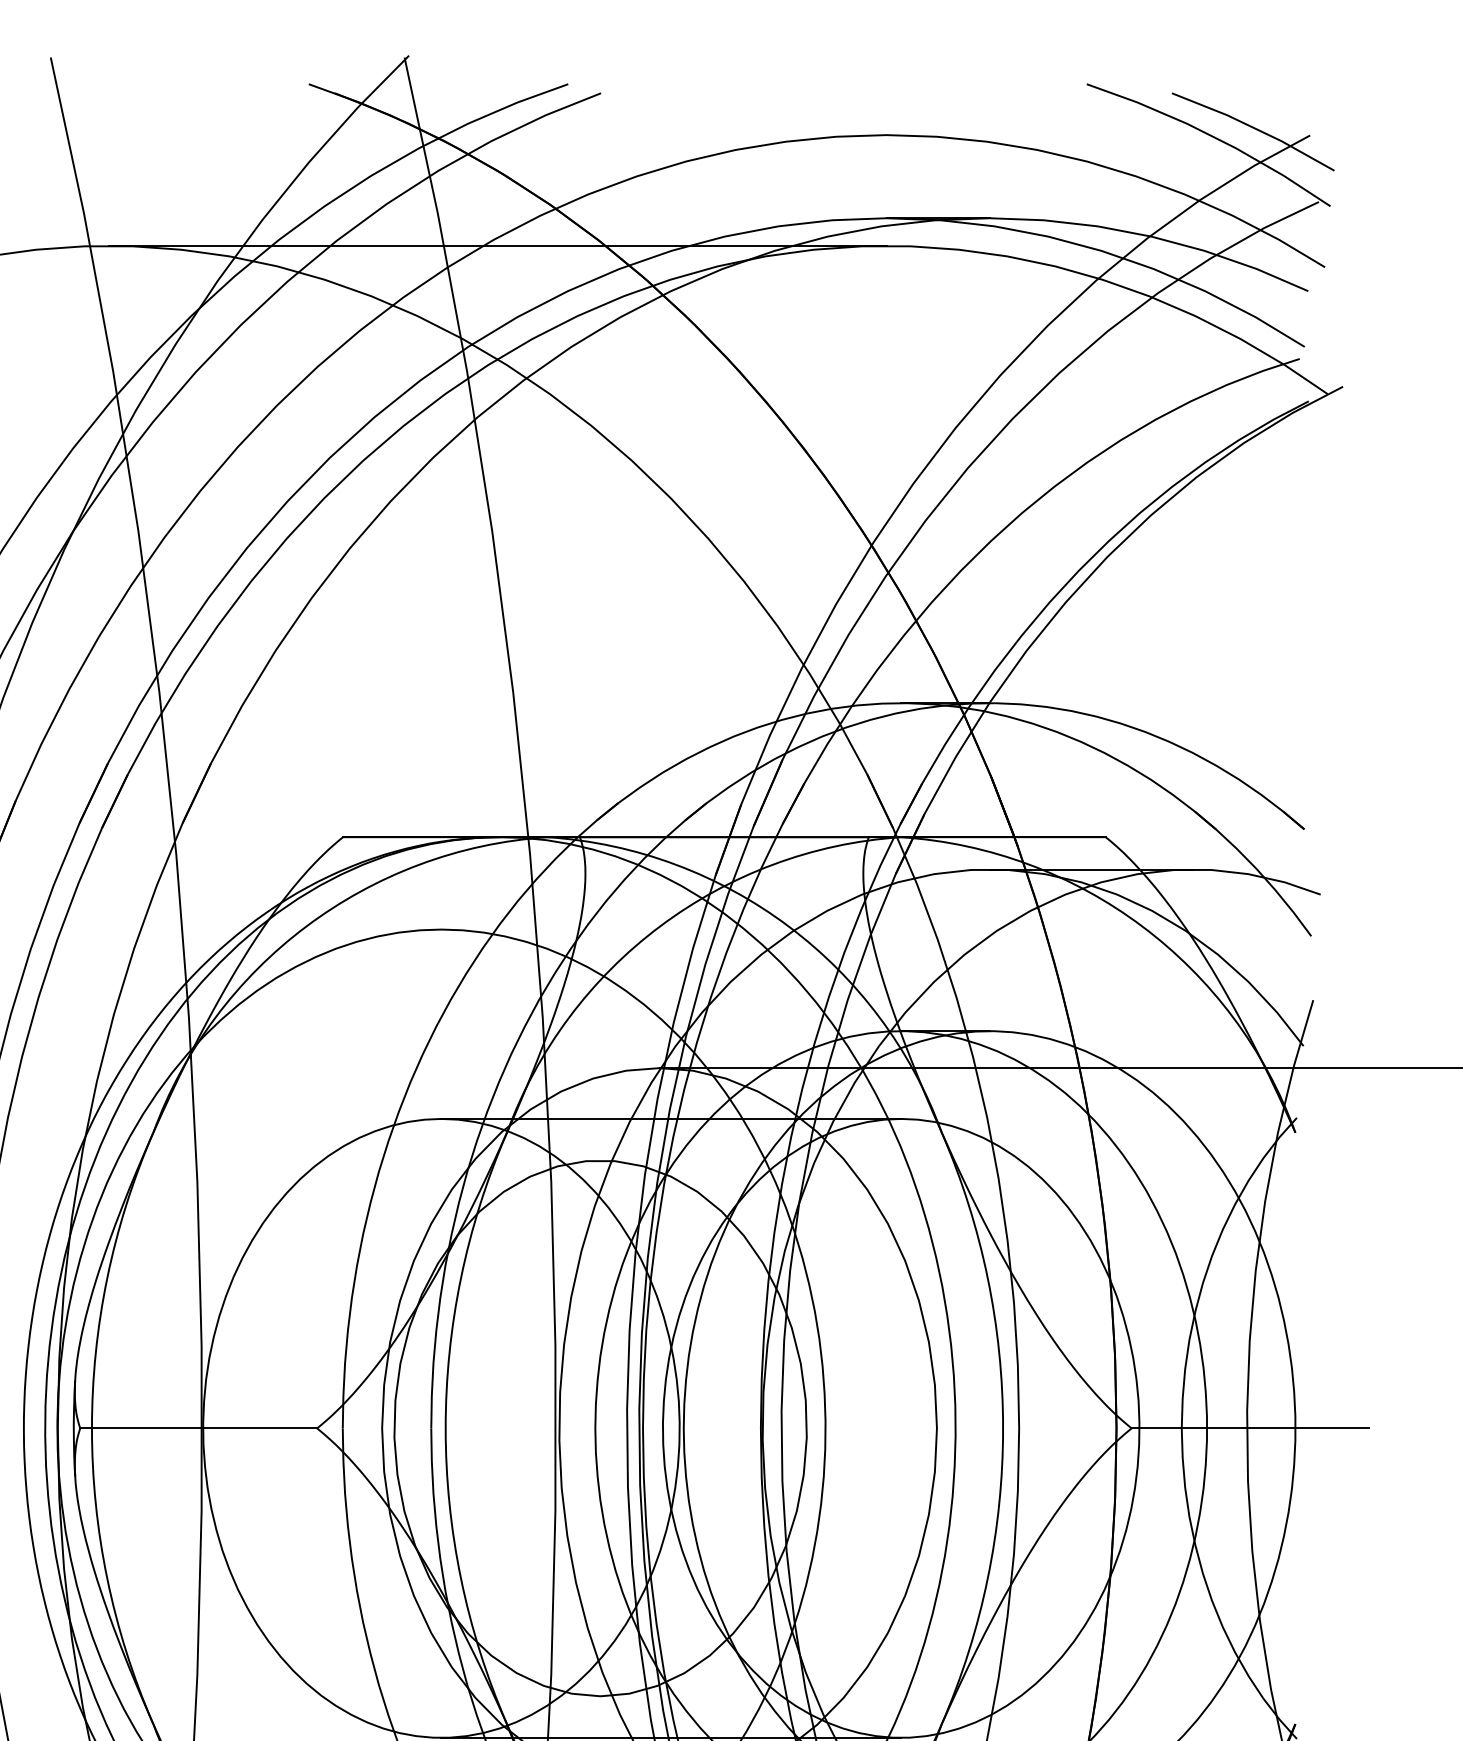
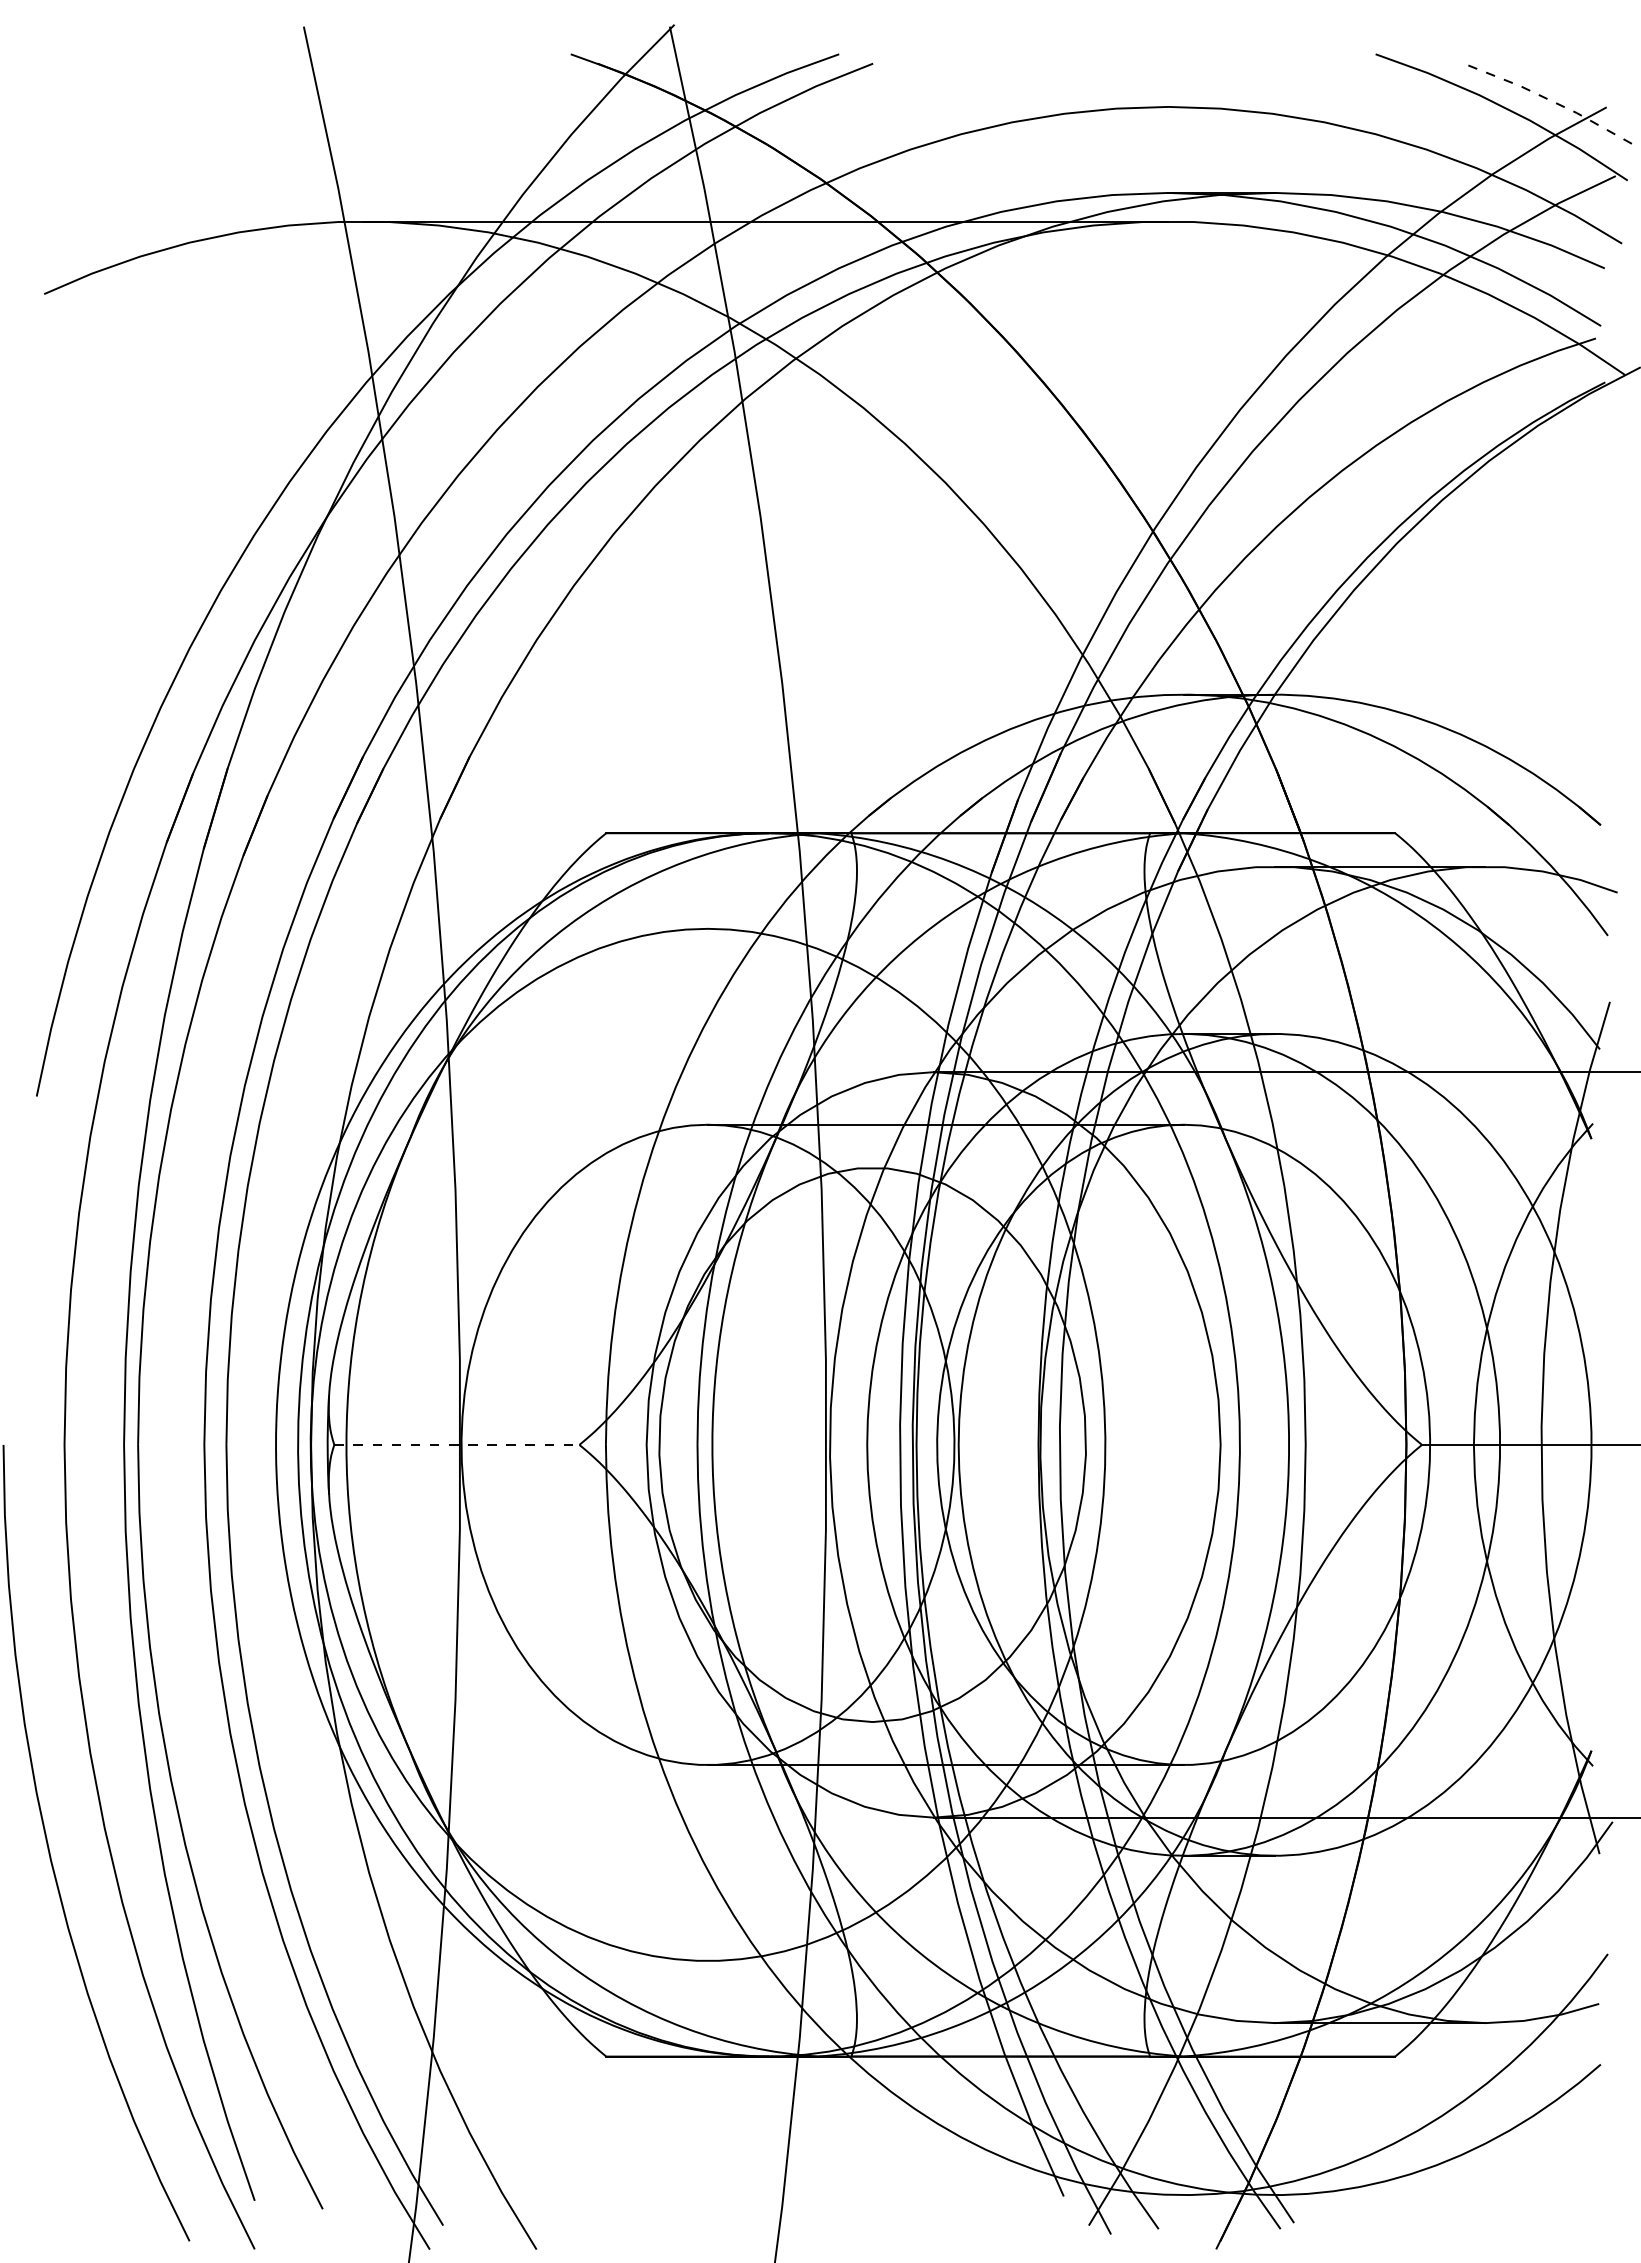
line: (1254, 127) -> (1549, 99), solid -> dashed
line: (198, 1428) -> (456, 1444), solid -> dashed

